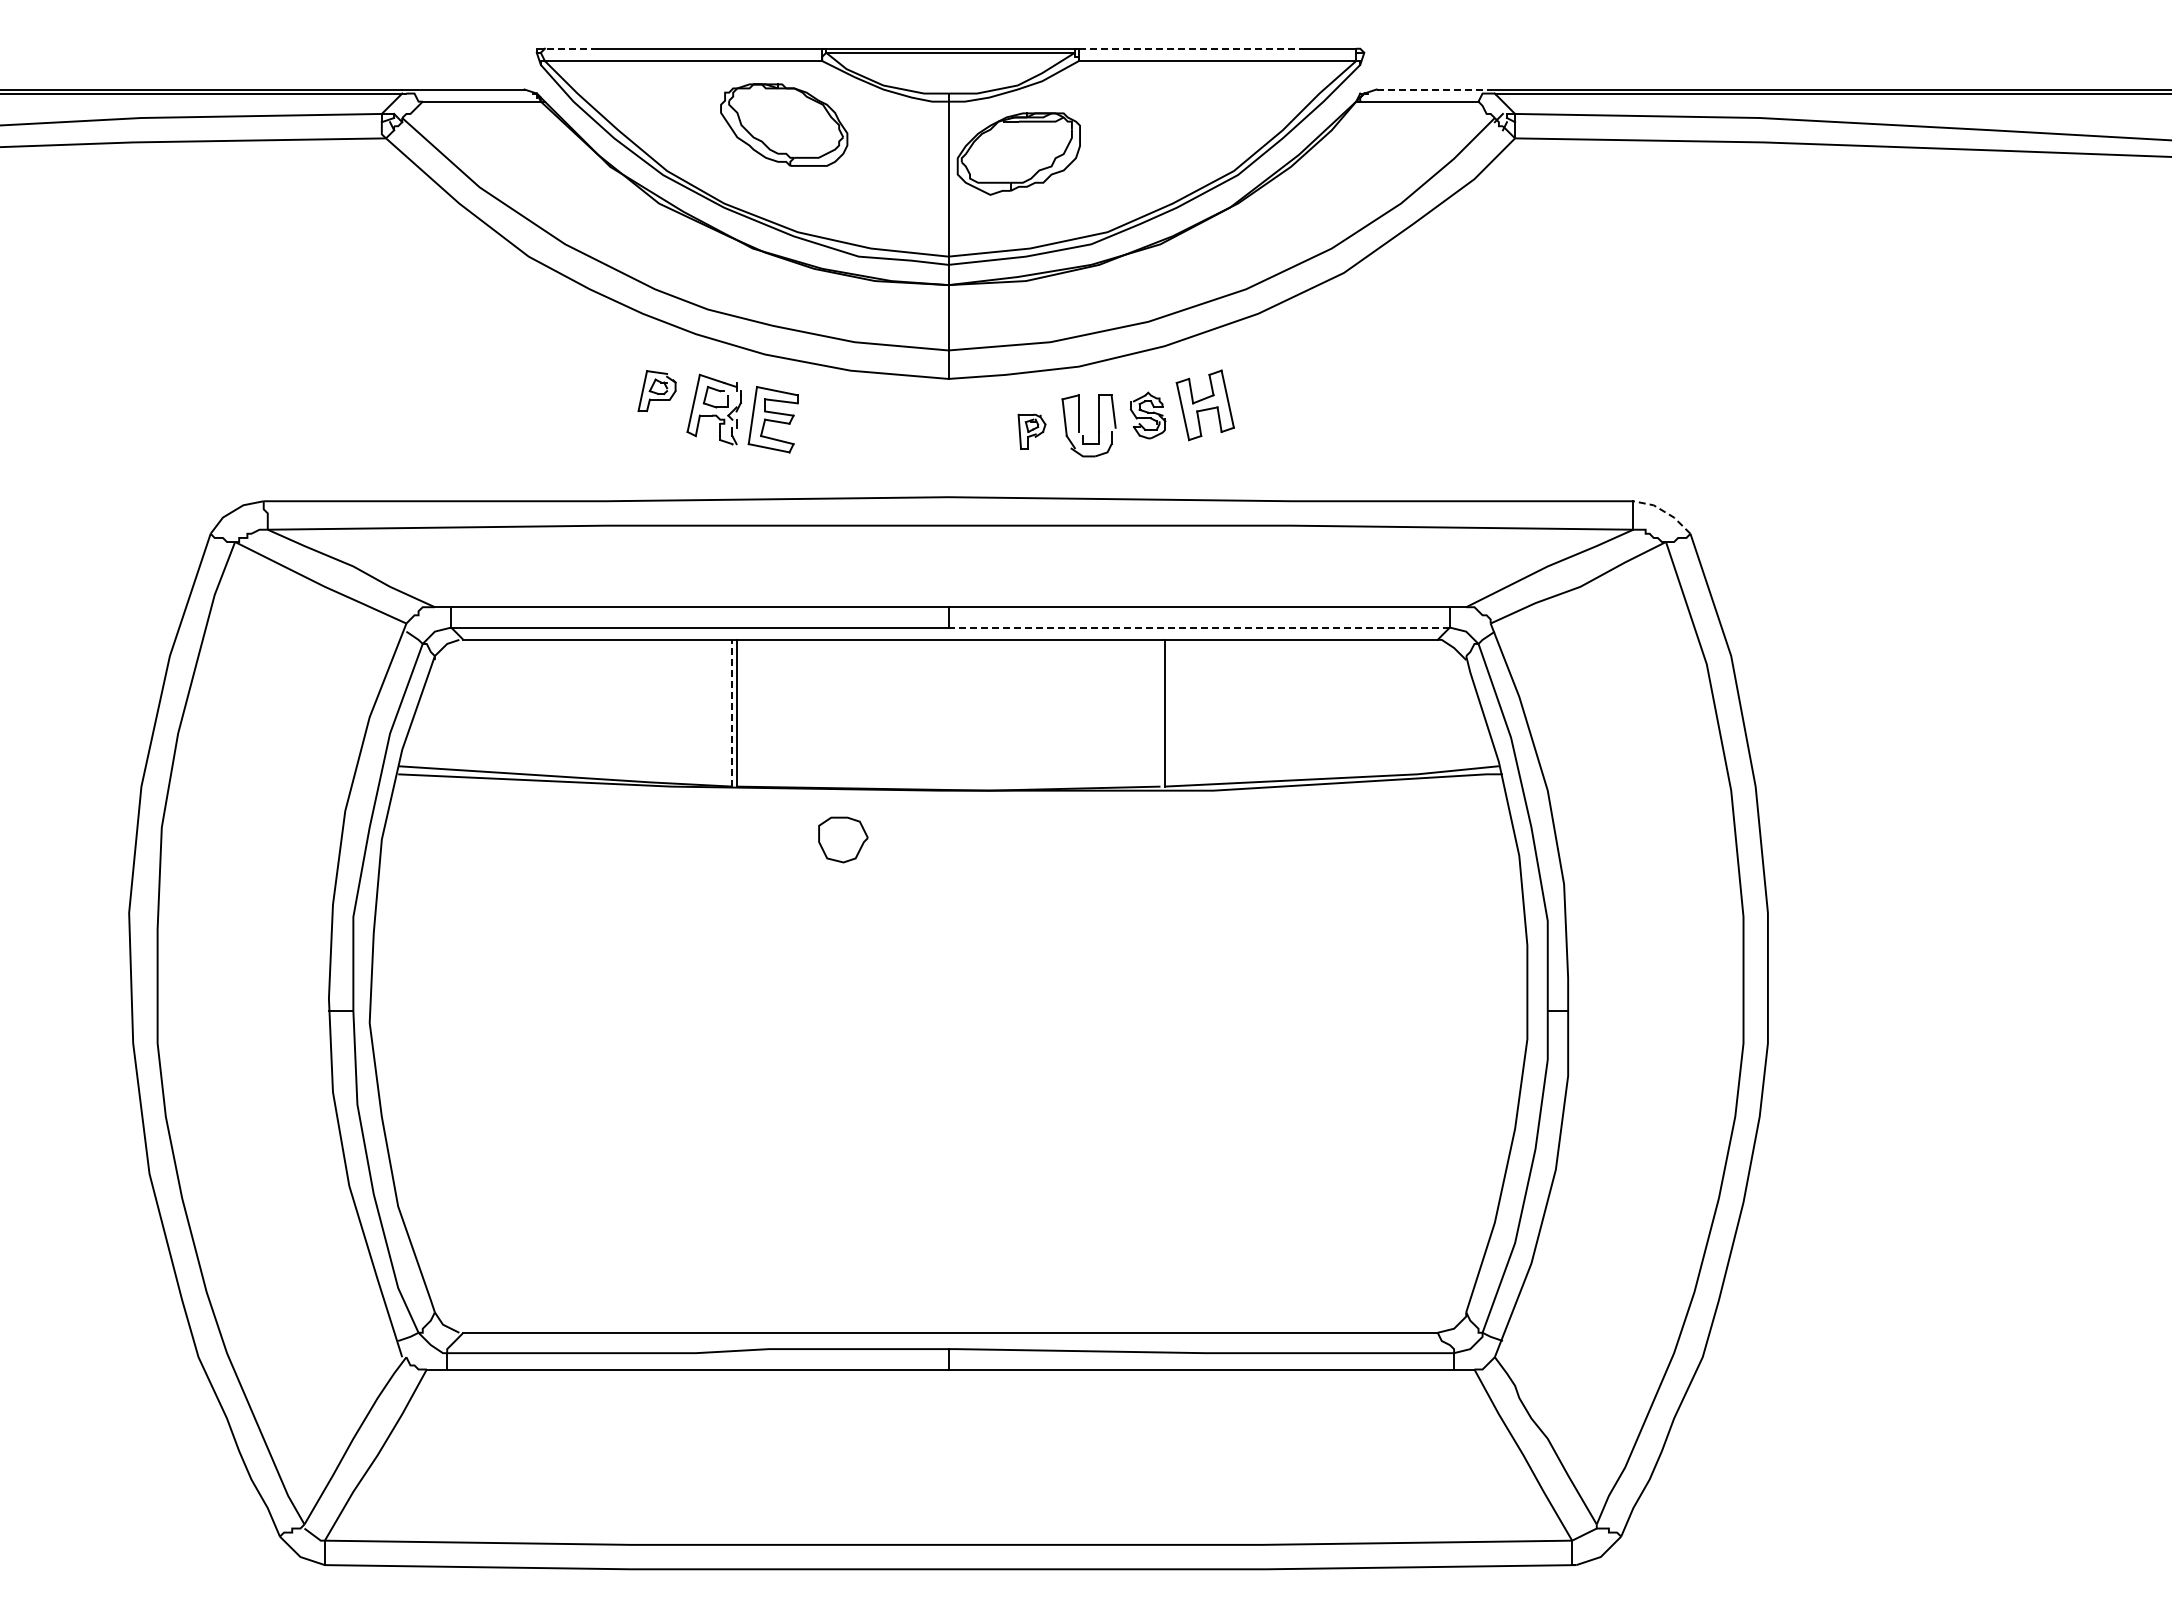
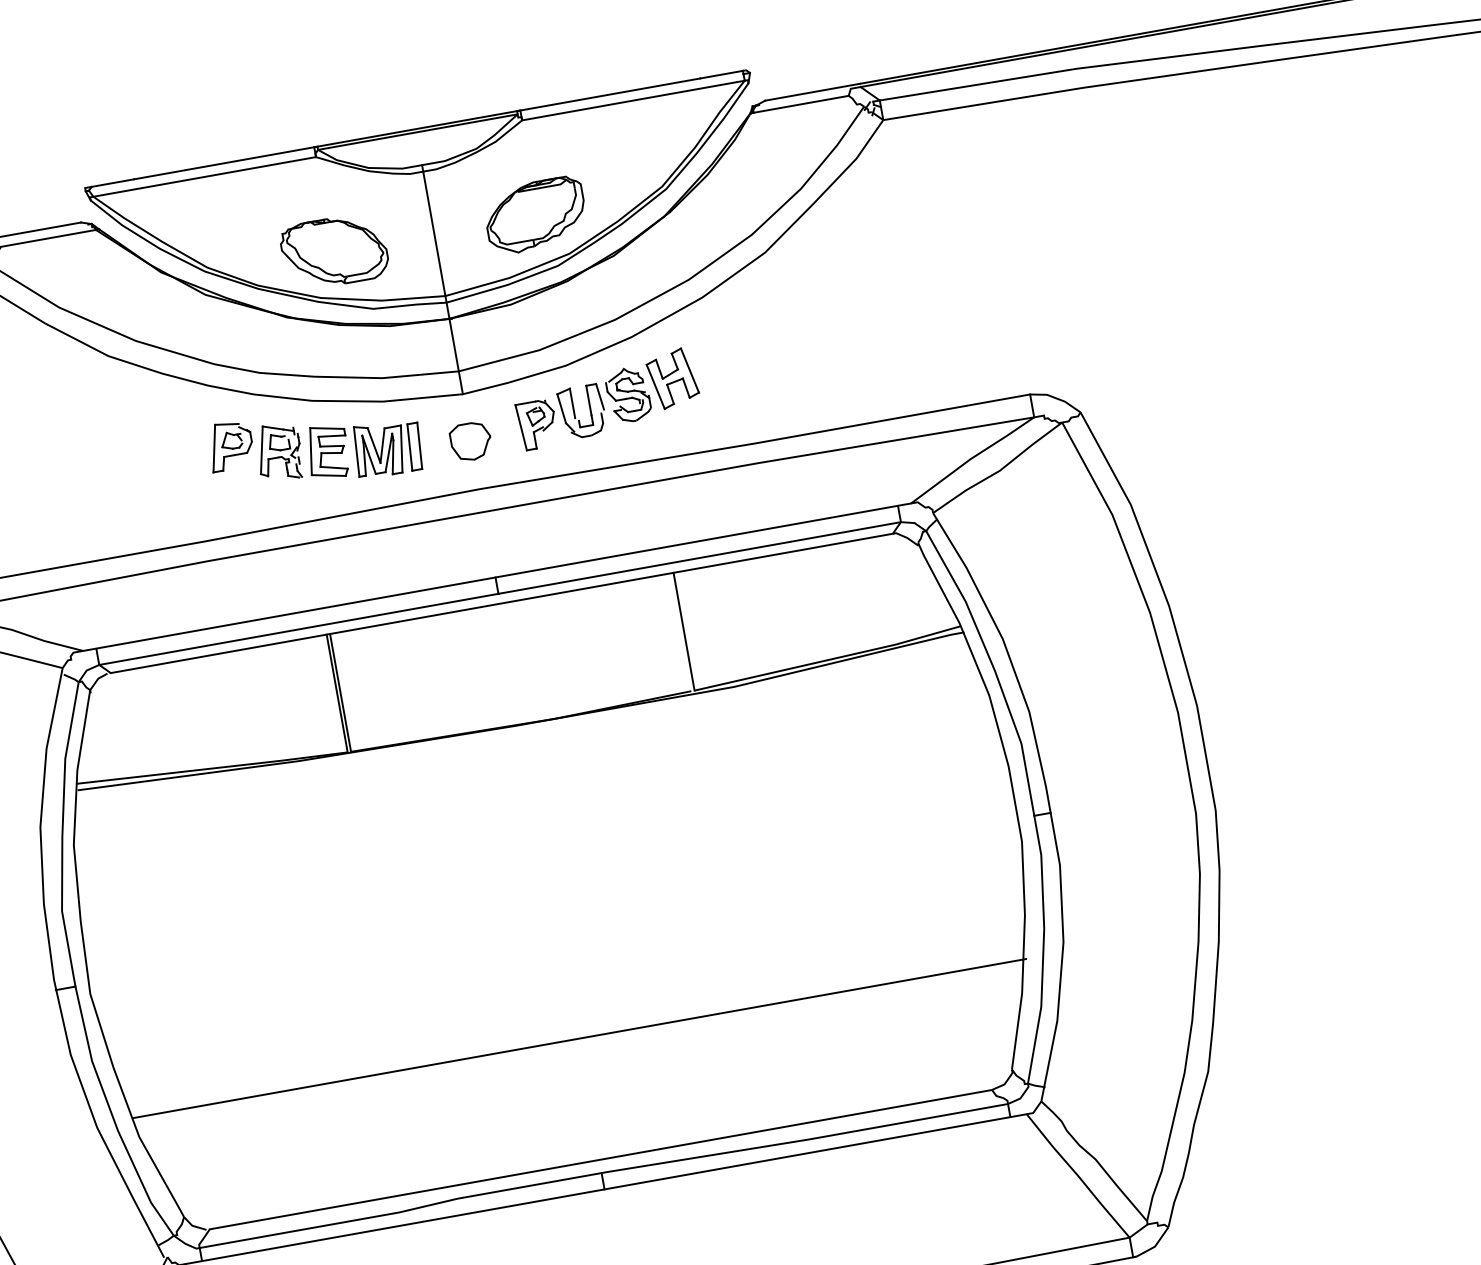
line: (571, 48) -> (112, 182), dashed -> solid
line: (1191, 48) -> (610, 94), dashed -> solid
line: (1436, 89) -> (813, 92), dashed -> solid
part: (784, 124) -> (334, 251), moved
part: (1018, 153) -> (535, 215), moved
part: (656, 390) -> (230, 445), size x1.43
part: (1147, 415) -> (627, 395), size x1.43
part: (846, 427) -> (387, 447), added
part: (1031, 431) -> (537, 424), size x1.67
line: (1664, 511) -> (1056, 398), dashed -> solid
line: (1199, 627) -> (699, 557), dashed -> solid
line: (732, 712) -> (337, 692), dashed -> solid
part: (843, 839) -> (471, 441), moved
line: (950, 1182) -> (579, 1039), added

